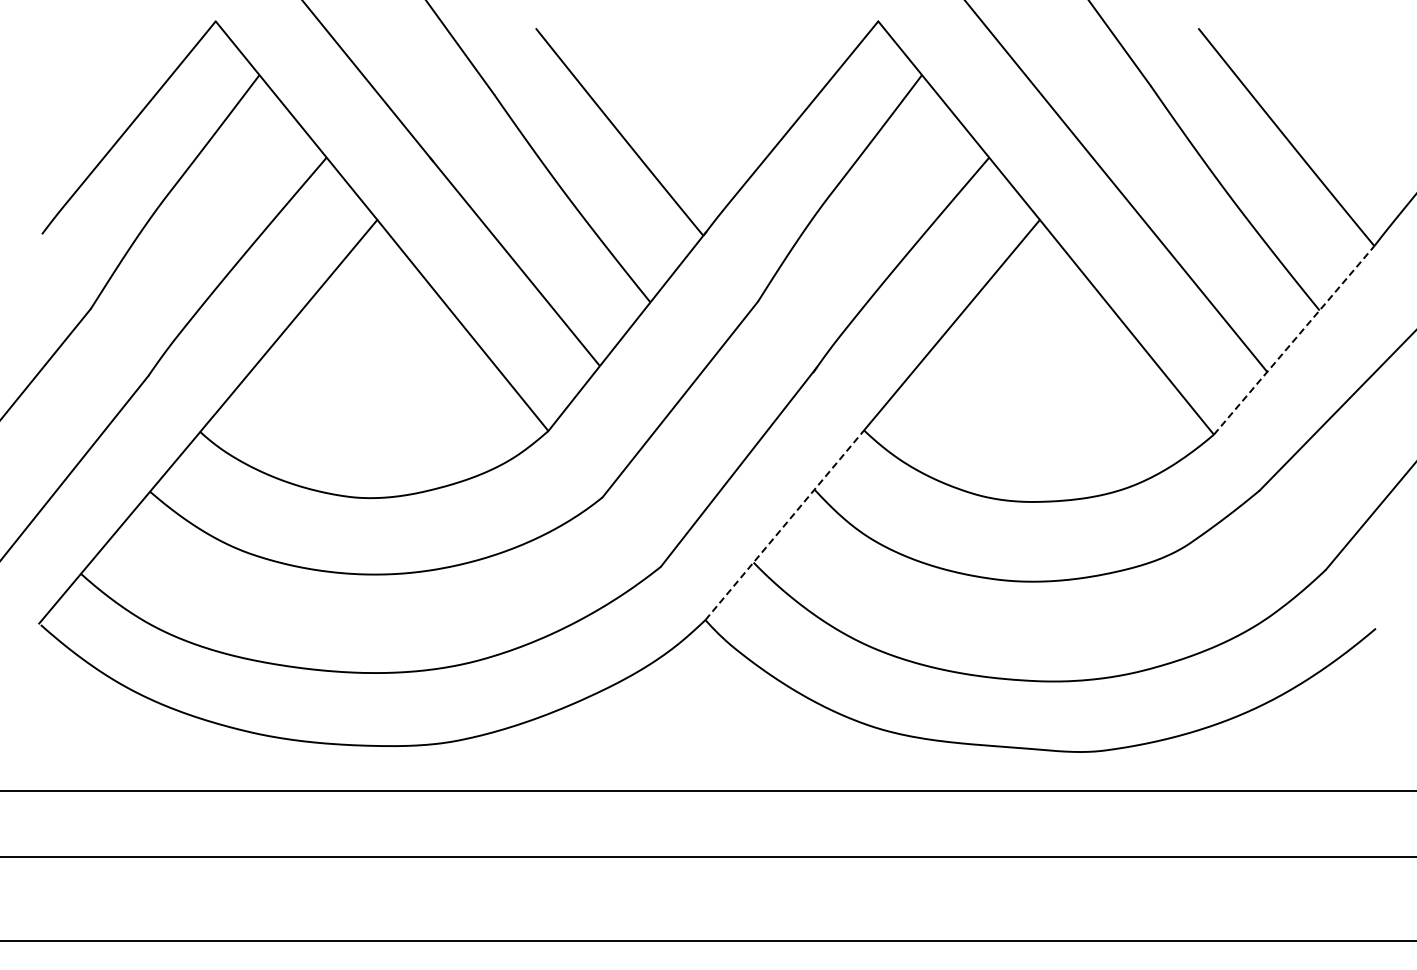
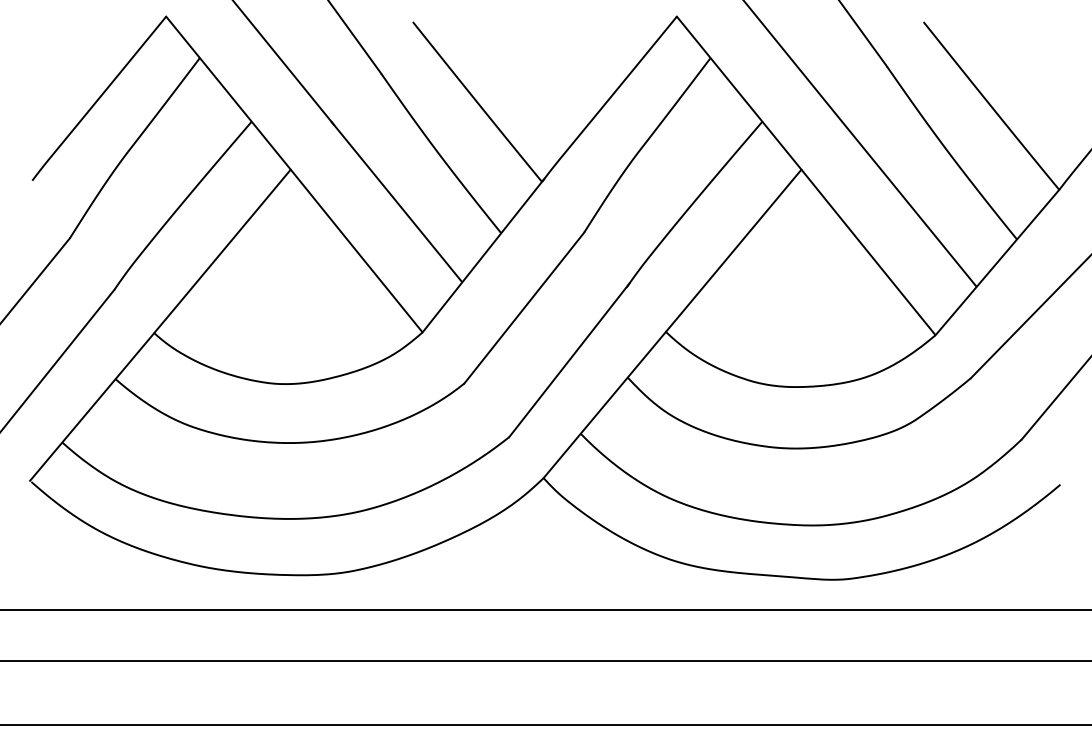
line: (1294, 340) -> (997, 262), dashed -> solid
line: (784, 525) -> (604, 405), dashed -> solid

